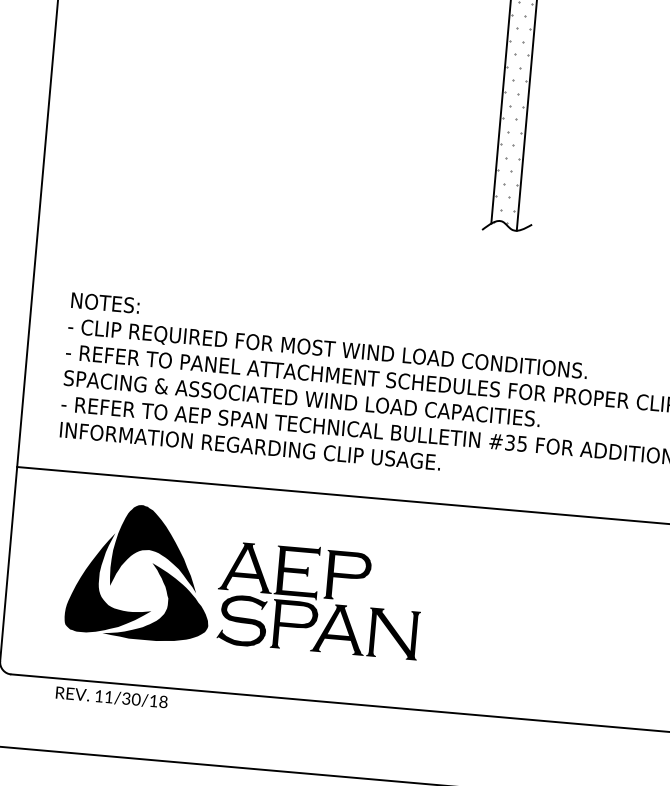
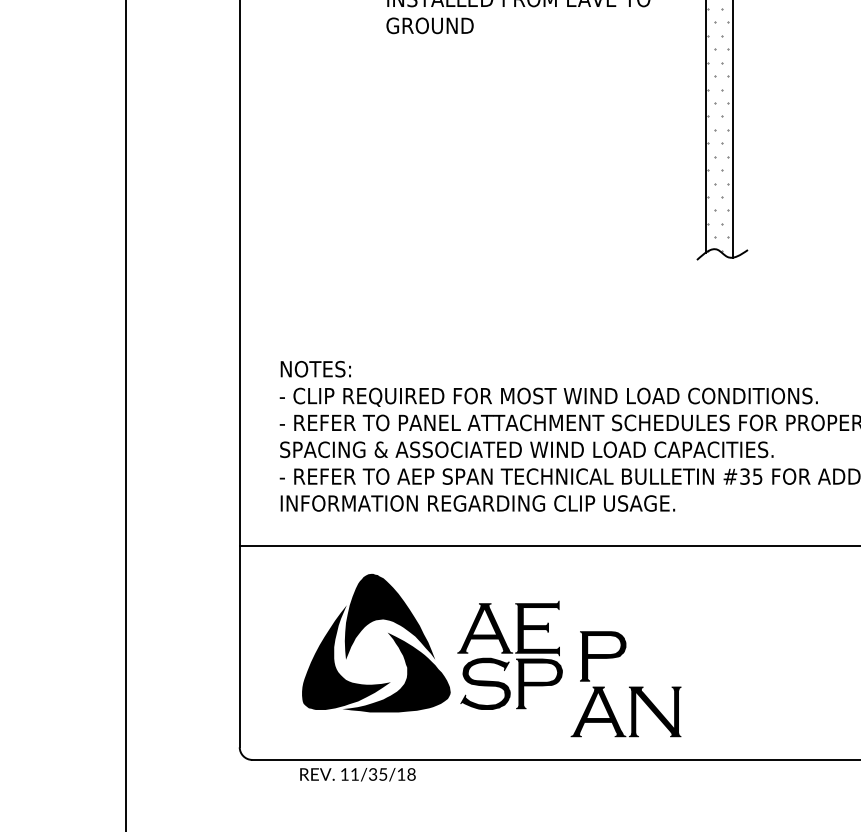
part: (367, 605) -> (625, 684), moved
text: (135, 699) -> (382, 774), 11/30/18 -> 11/35/18

